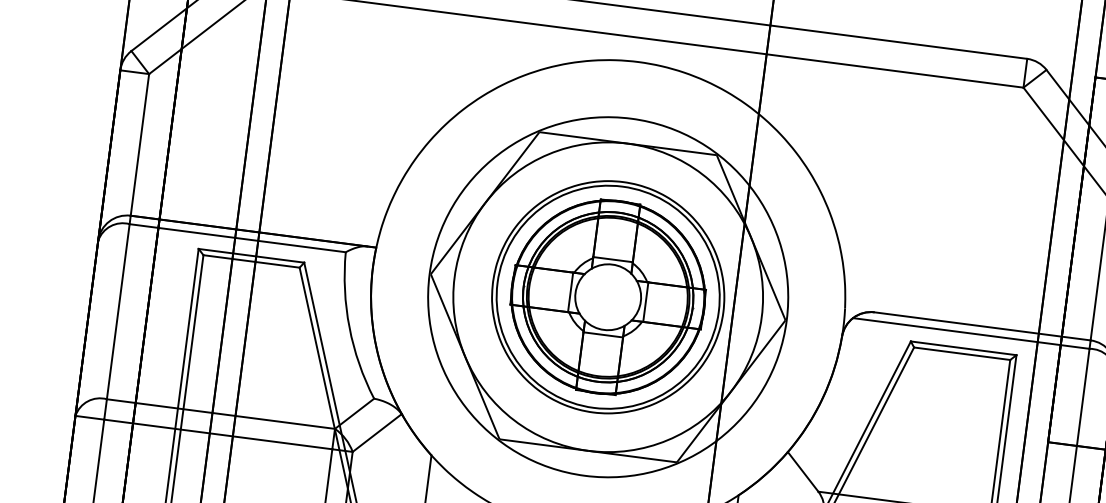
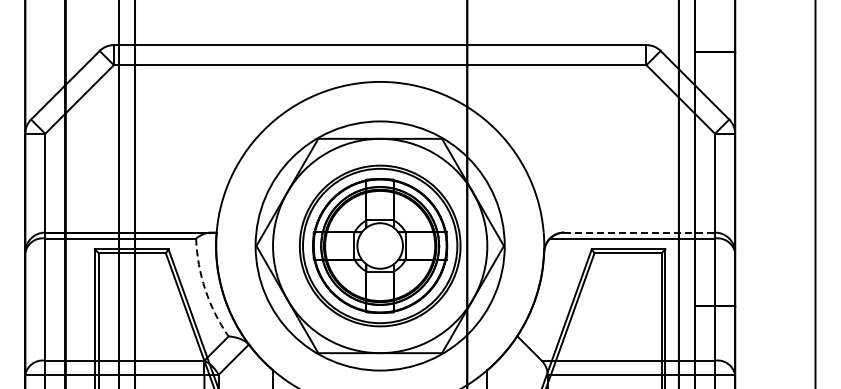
line: (983, 326) -> (640, 232), solid -> dashed
arc: (349, 327) -> (205, 289), solid -> dashed

